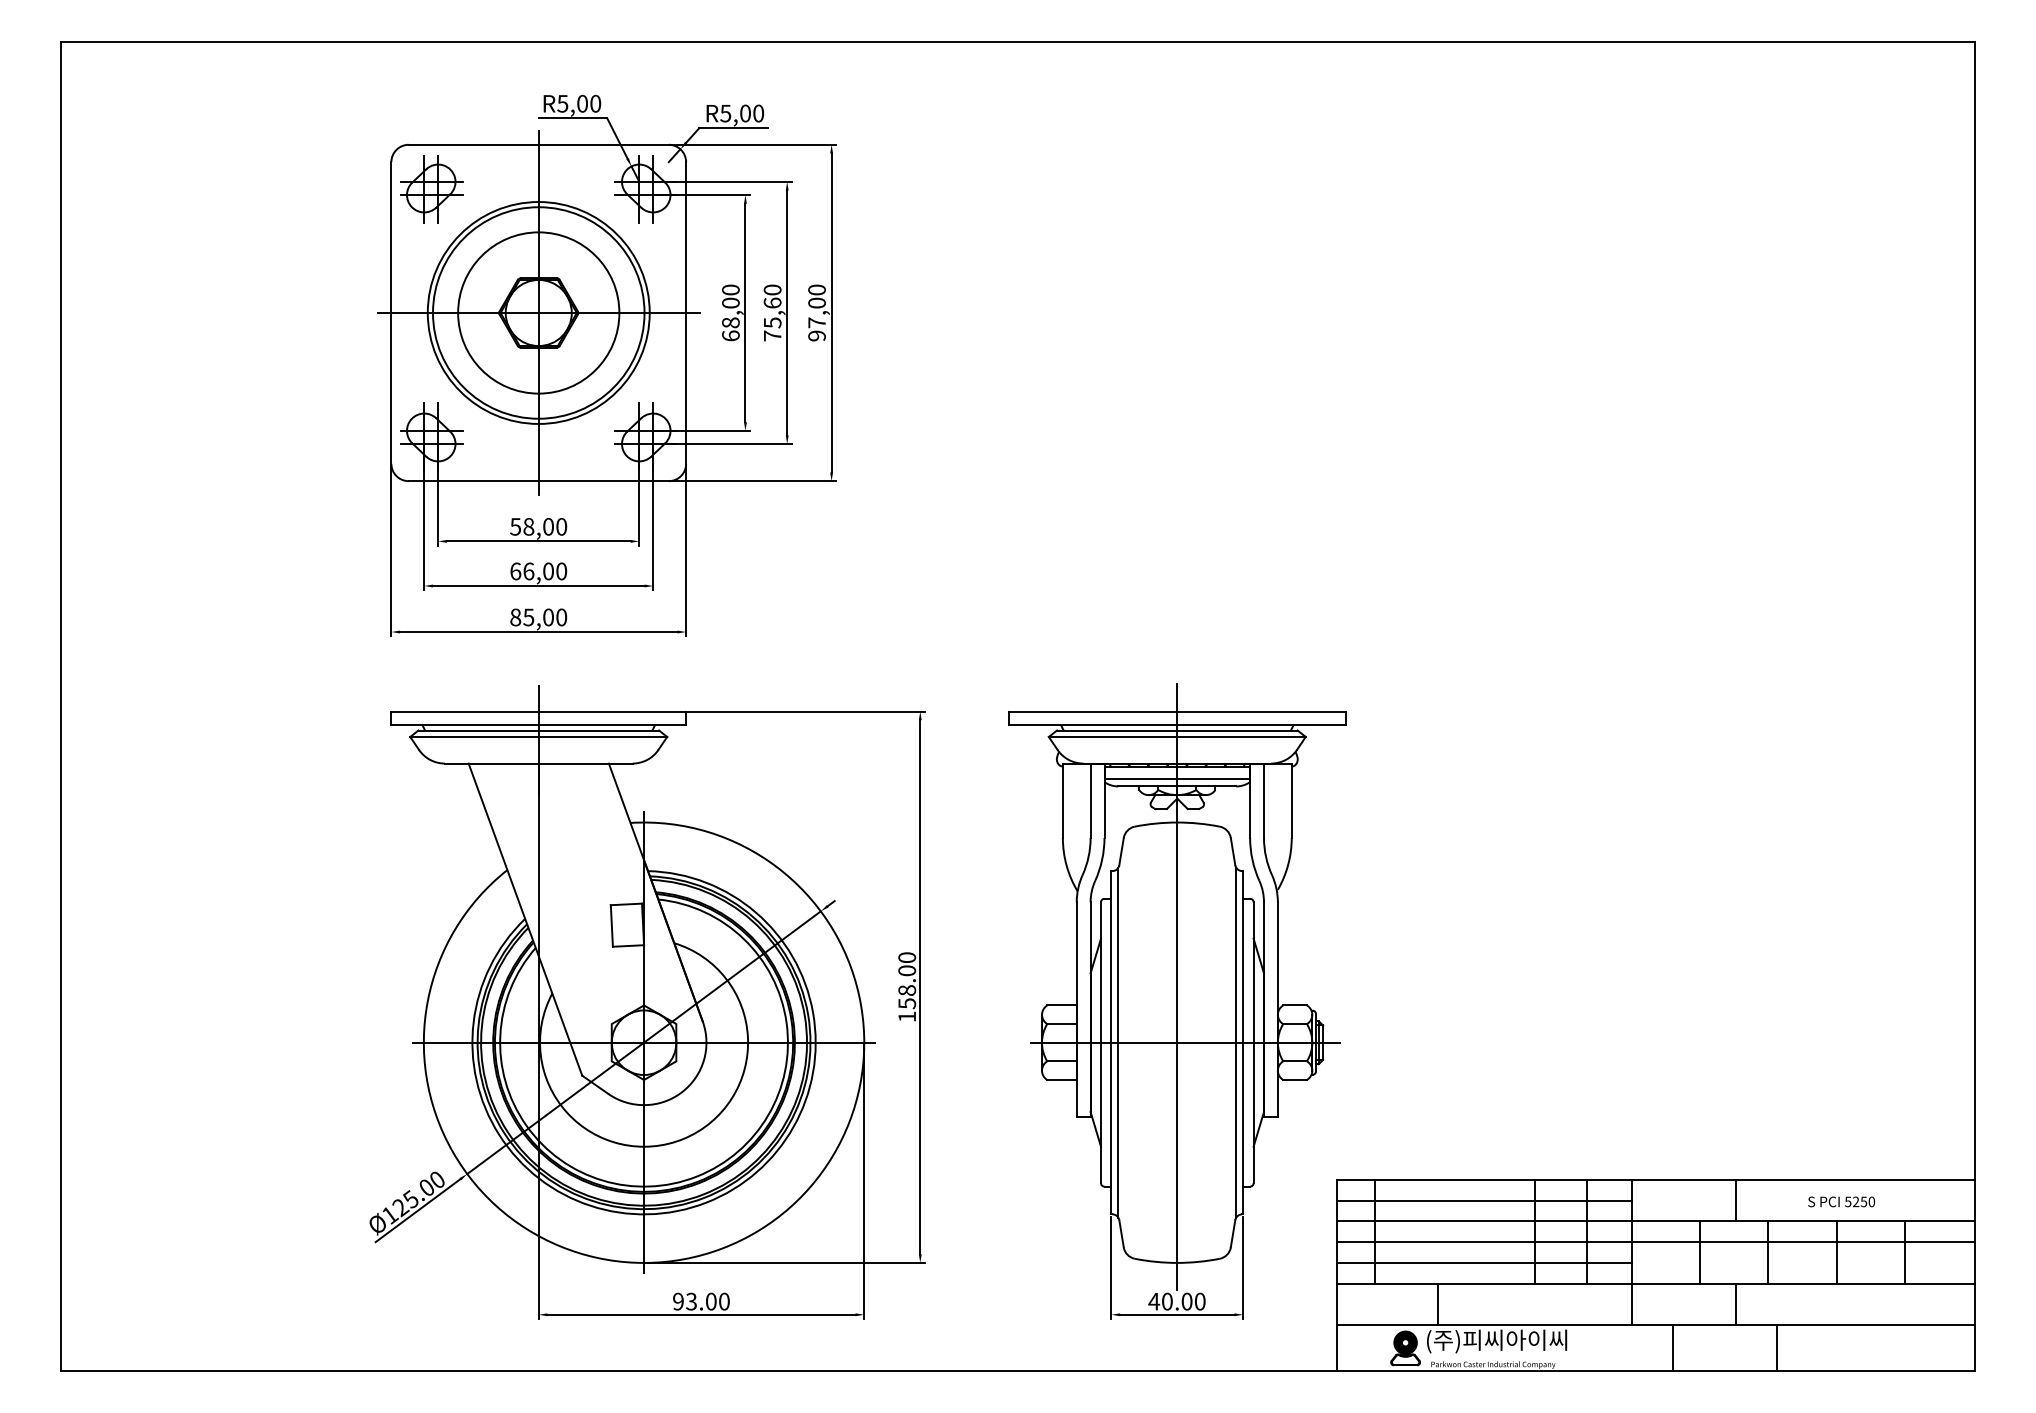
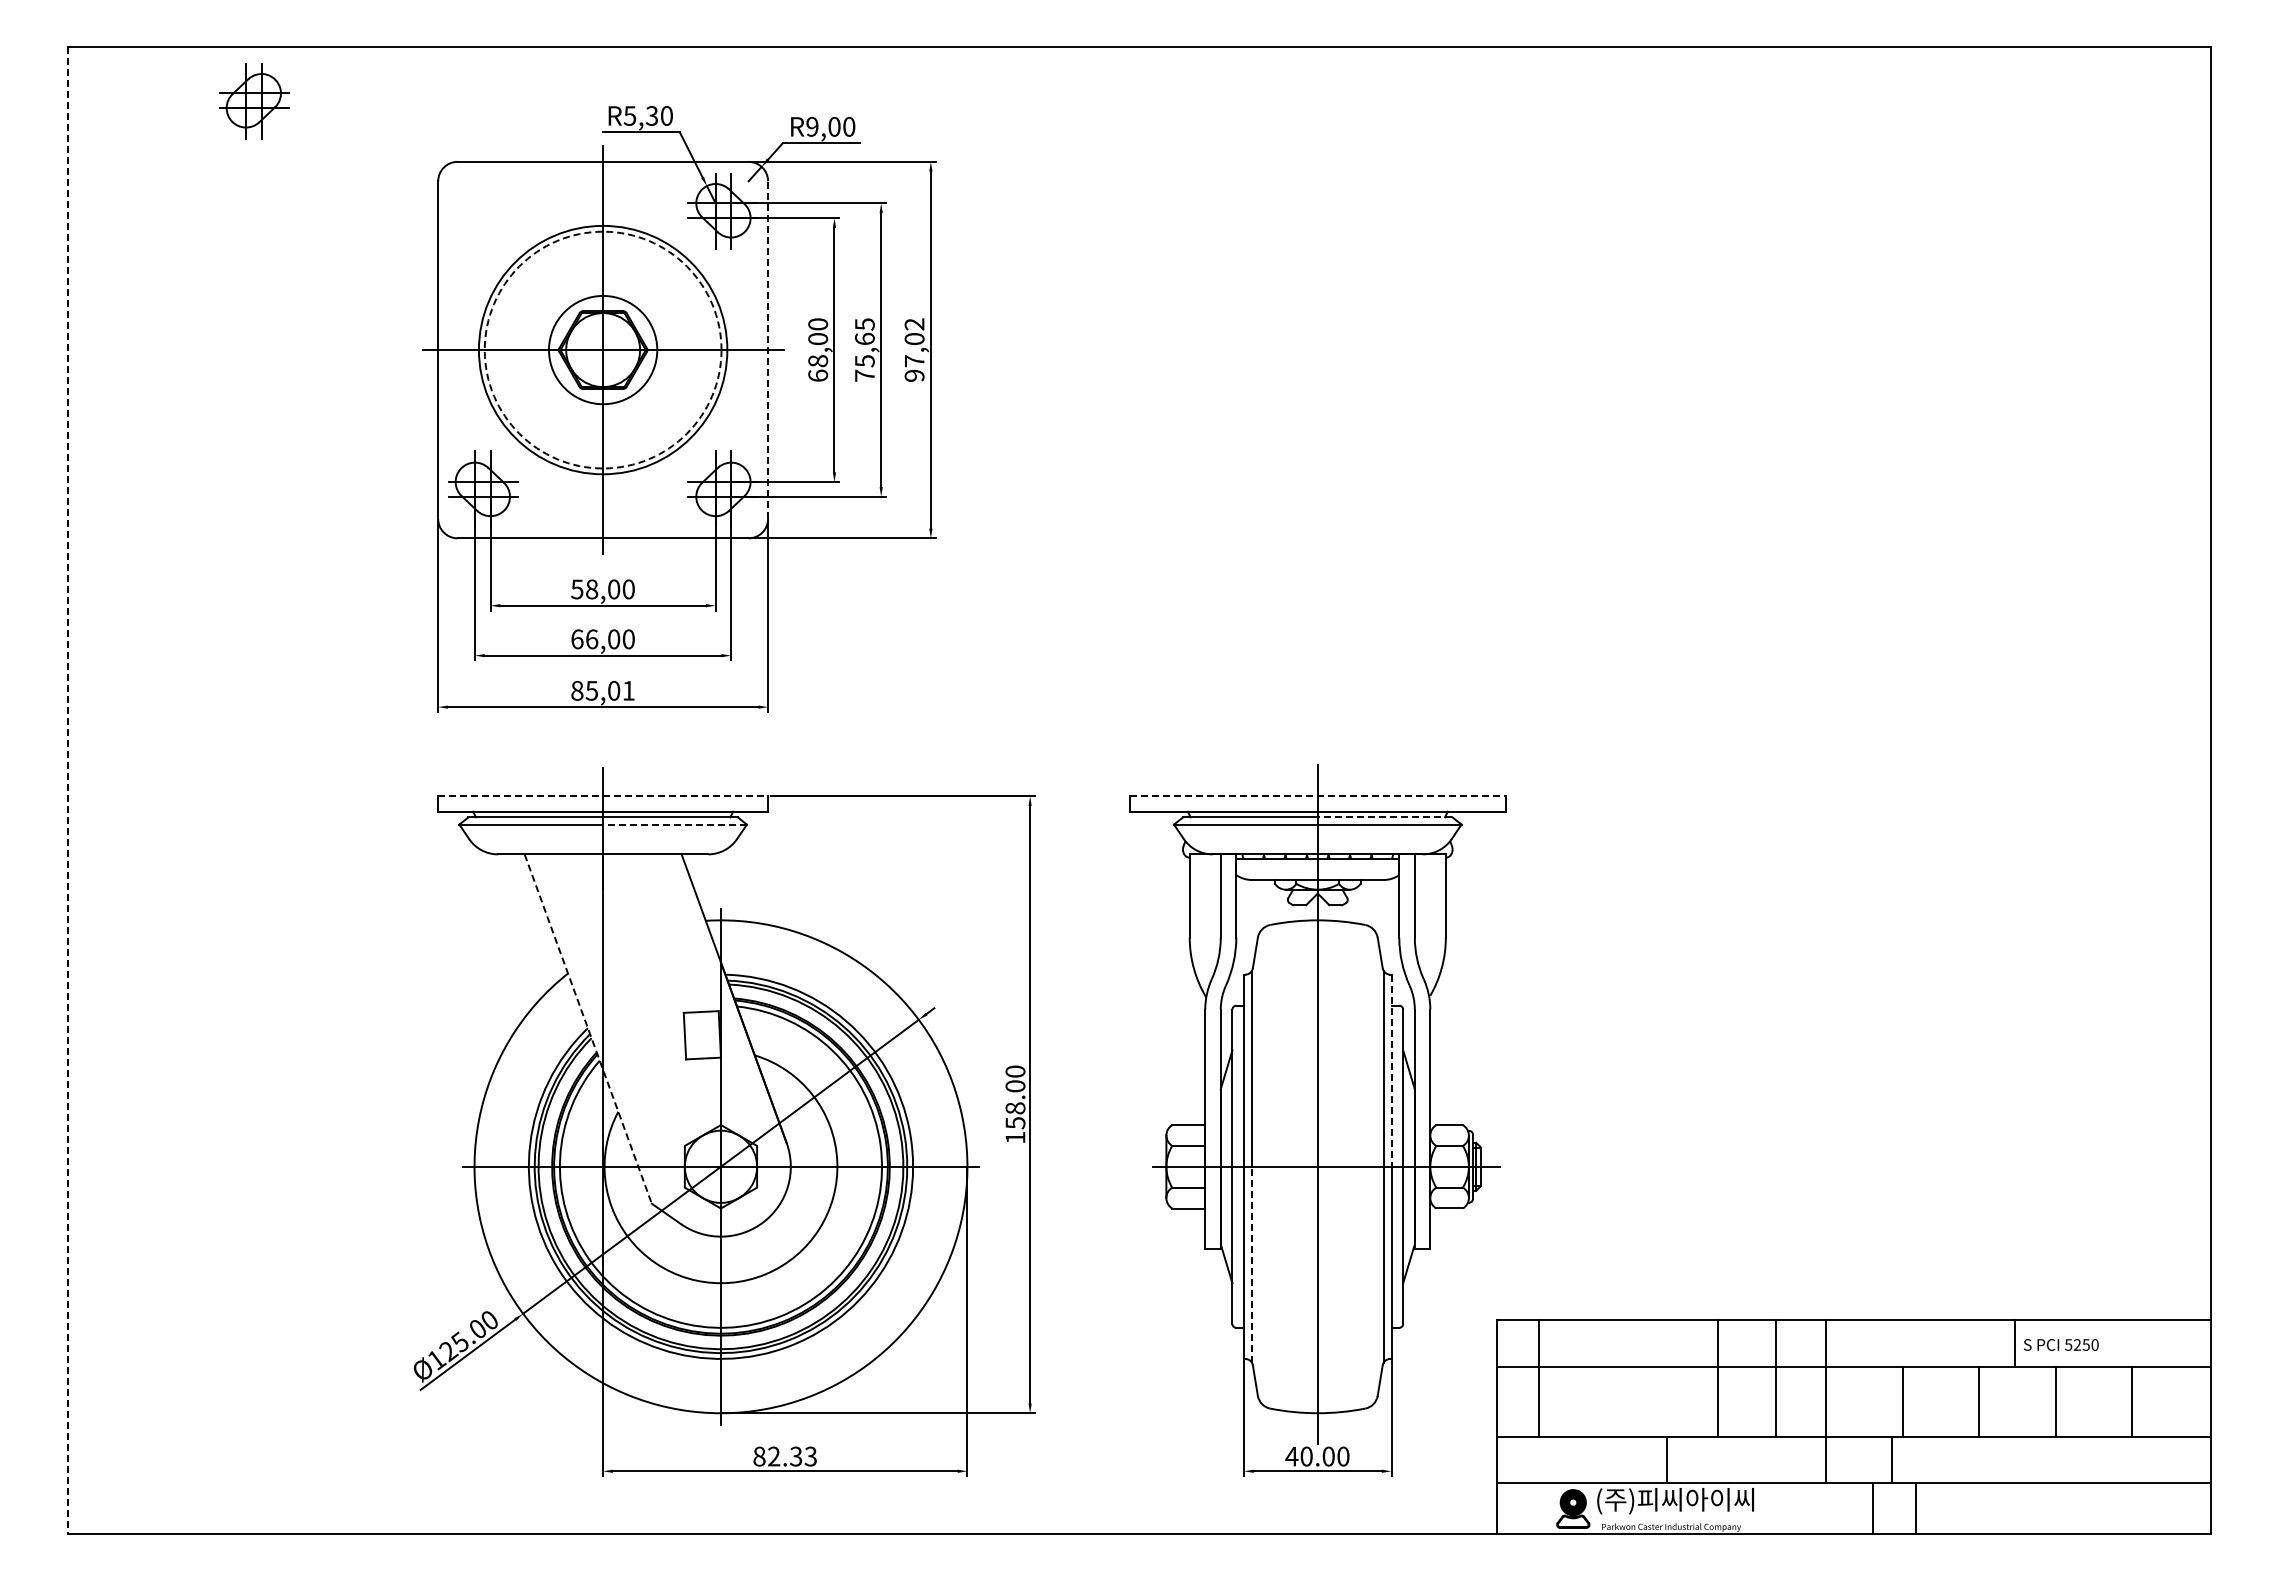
text: (581, 103) -> (651, 115), R5,00 -> R5,30
text: (725, 113) -> (812, 126), R5,00 -> R9,00
part: (431, 189) -> (254, 101), moved
text: (772, 290) -> (864, 324), 75,60 -> 75,65
text: (816, 290) -> (914, 324), 97,00 -> 97,02
circle: (538, 312) -> (602, 349), size x0.6
circle: (538, 312) -> (602, 349), solid -> dashed
line: (686, 313) -> (768, 350), solid -> dashed
text: (561, 617) -> (628, 690), 85,00 -> 85,01
line: (61, 706) -> (68, 790), solid -> dashed
line: (539, 711) -> (603, 796), solid -> dashed
line: (1177, 711) -> (1318, 796), solid -> dashed
line: (1236, 730) -> (1384, 817), solid -> dashed
line: (603, 736) -> (675, 824), solid -> dashed
line: (1177, 778) -> (1317, 871), removed
line: (525, 920) -> (588, 1029), solid -> dashed
line: (1243, 957) -> (1391, 1071), solid -> dashed
line: (1118, 1130) -> (1251, 1264), solid -> dashed
line: (1484, 1200) -> (1661, 1343), removed
line: (1735, 1200) -> (2014, 1343), moved
line: (1655, 1242) -> (1853, 1390), removed
line: (1484, 1263) -> (1661, 1413), removed
text: (700, 1301) -> (784, 1456), 93.00 -> 82.33
line: (1437, 1304) -> (1667, 1459), moved
line: (1735, 1304) -> (1891, 1459), moved
line: (1777, 1348) -> (1916, 1508), moved

